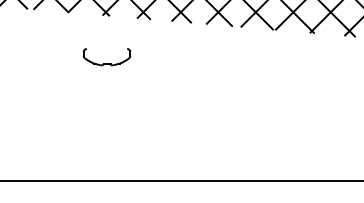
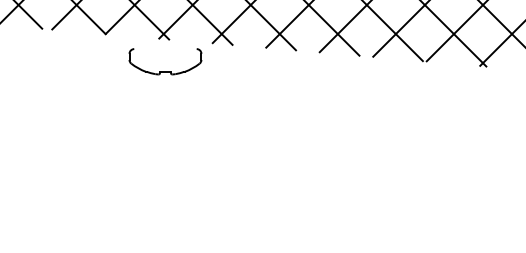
part: (107, 57) -> (166, 62), moved

